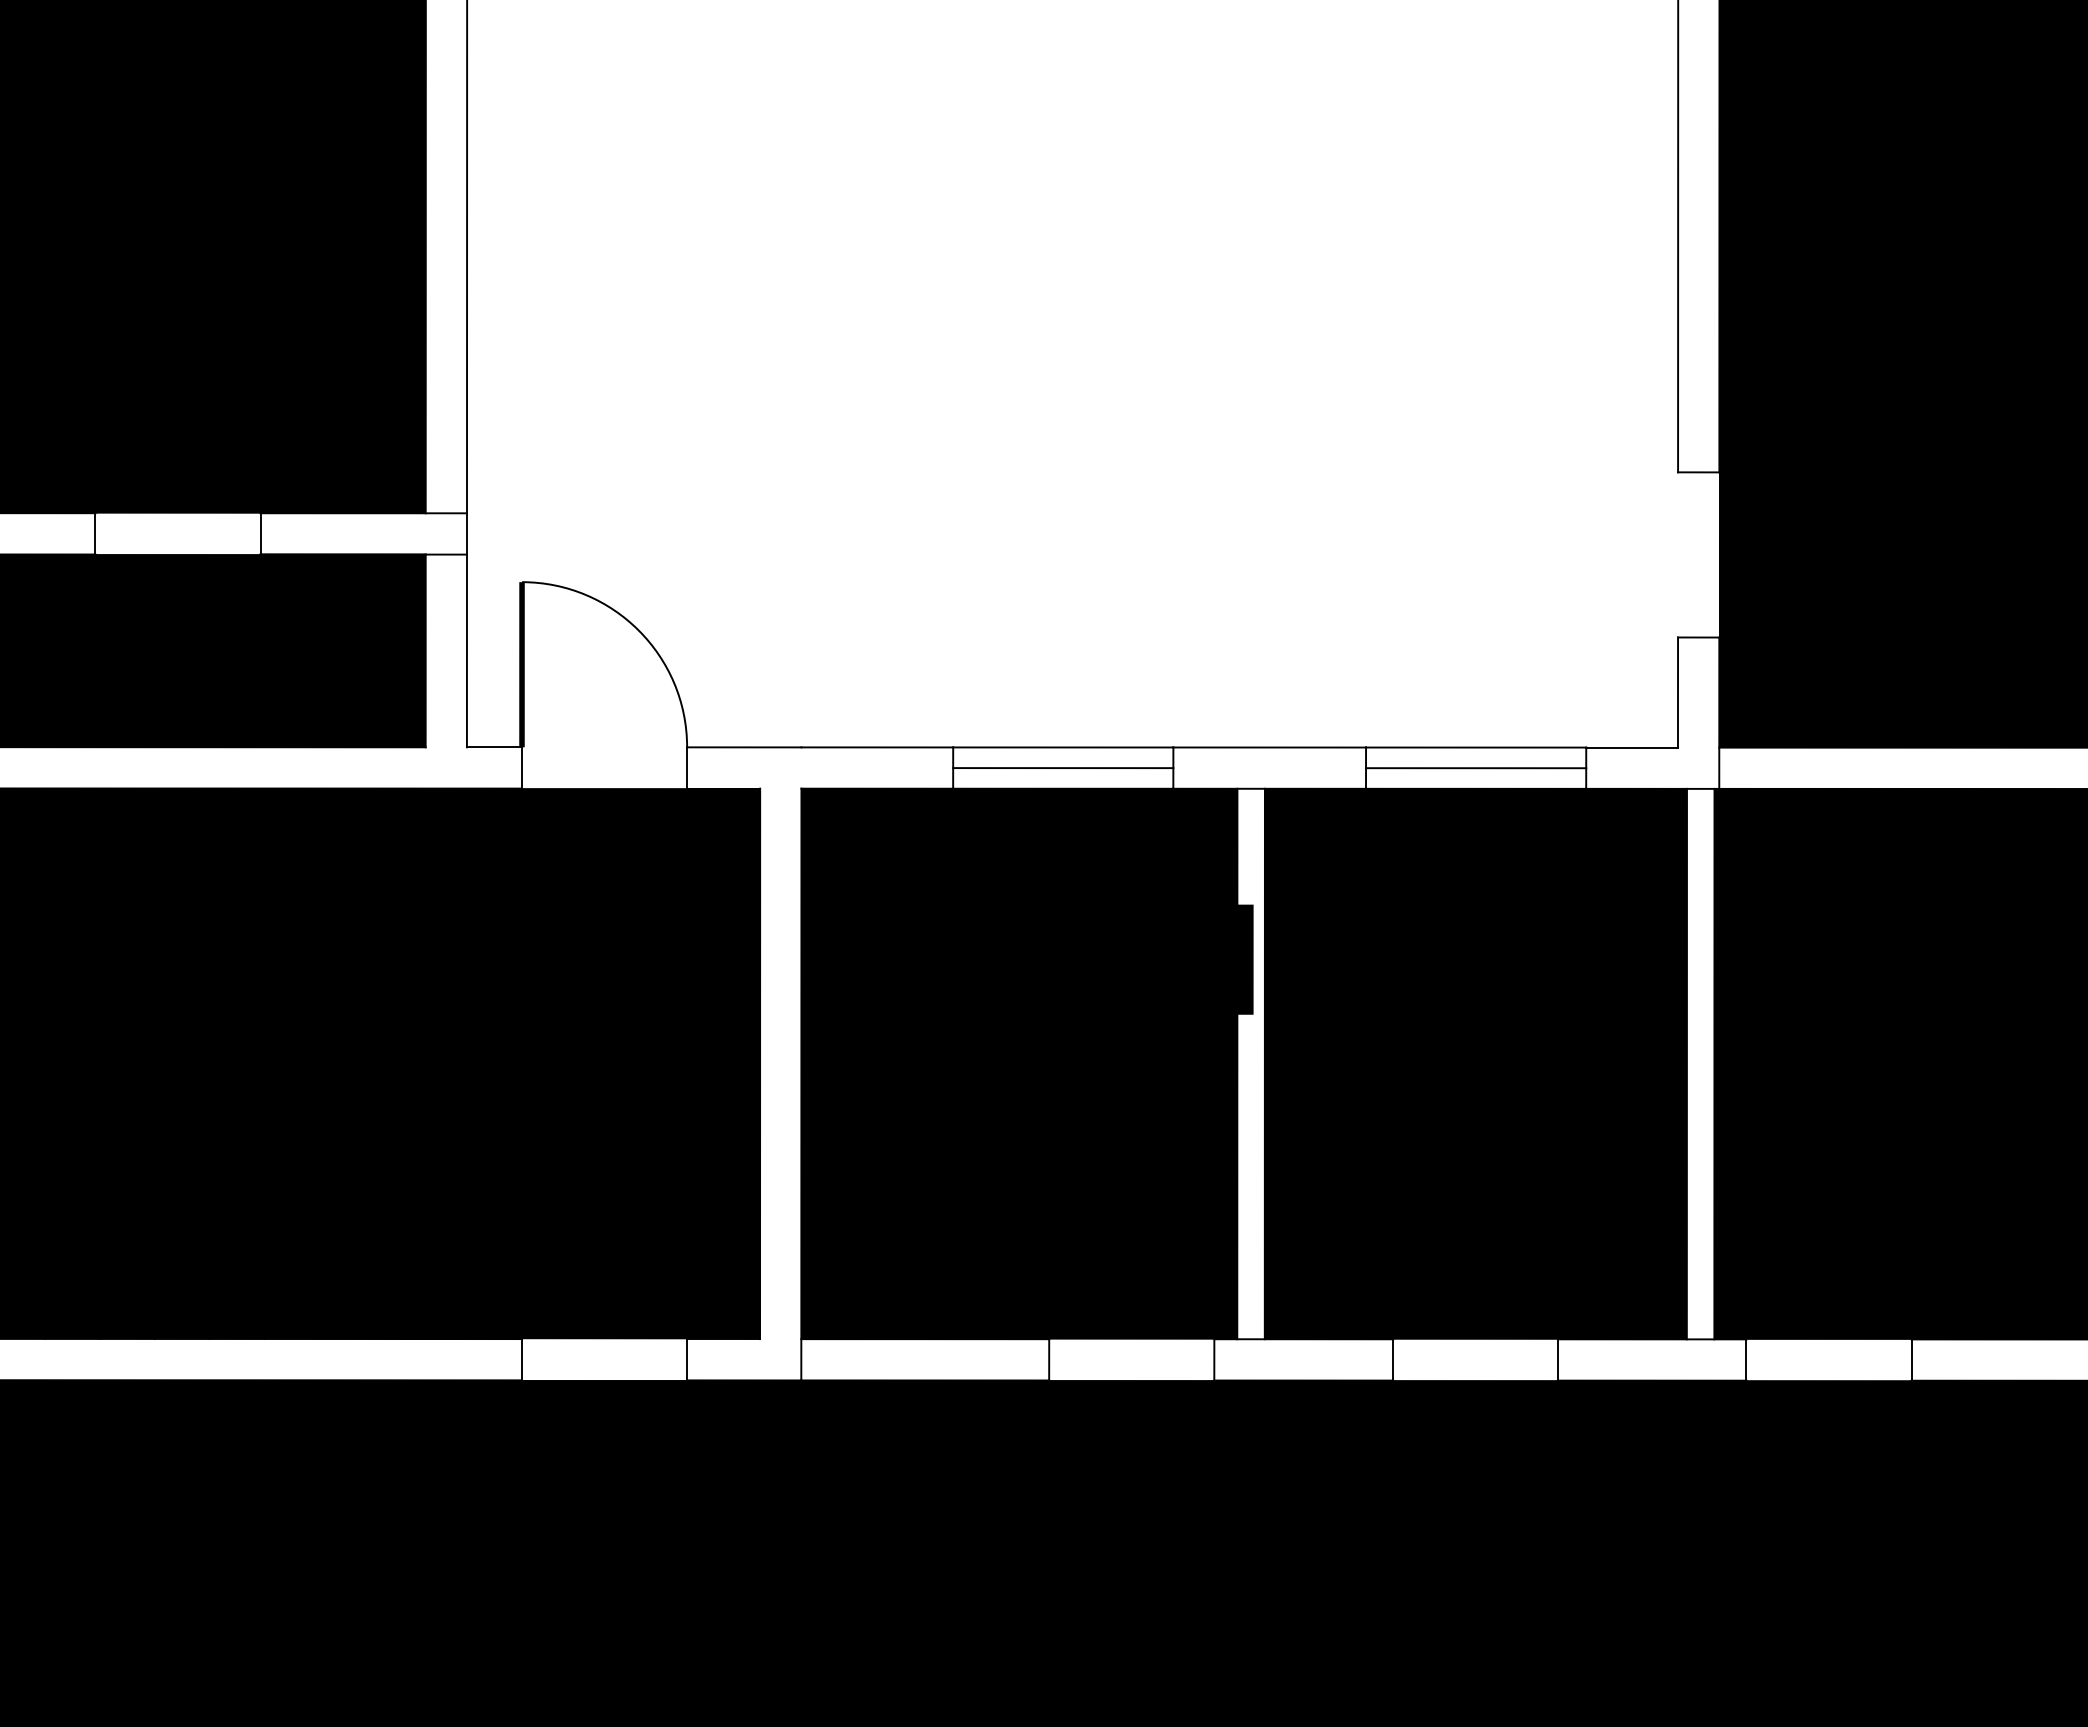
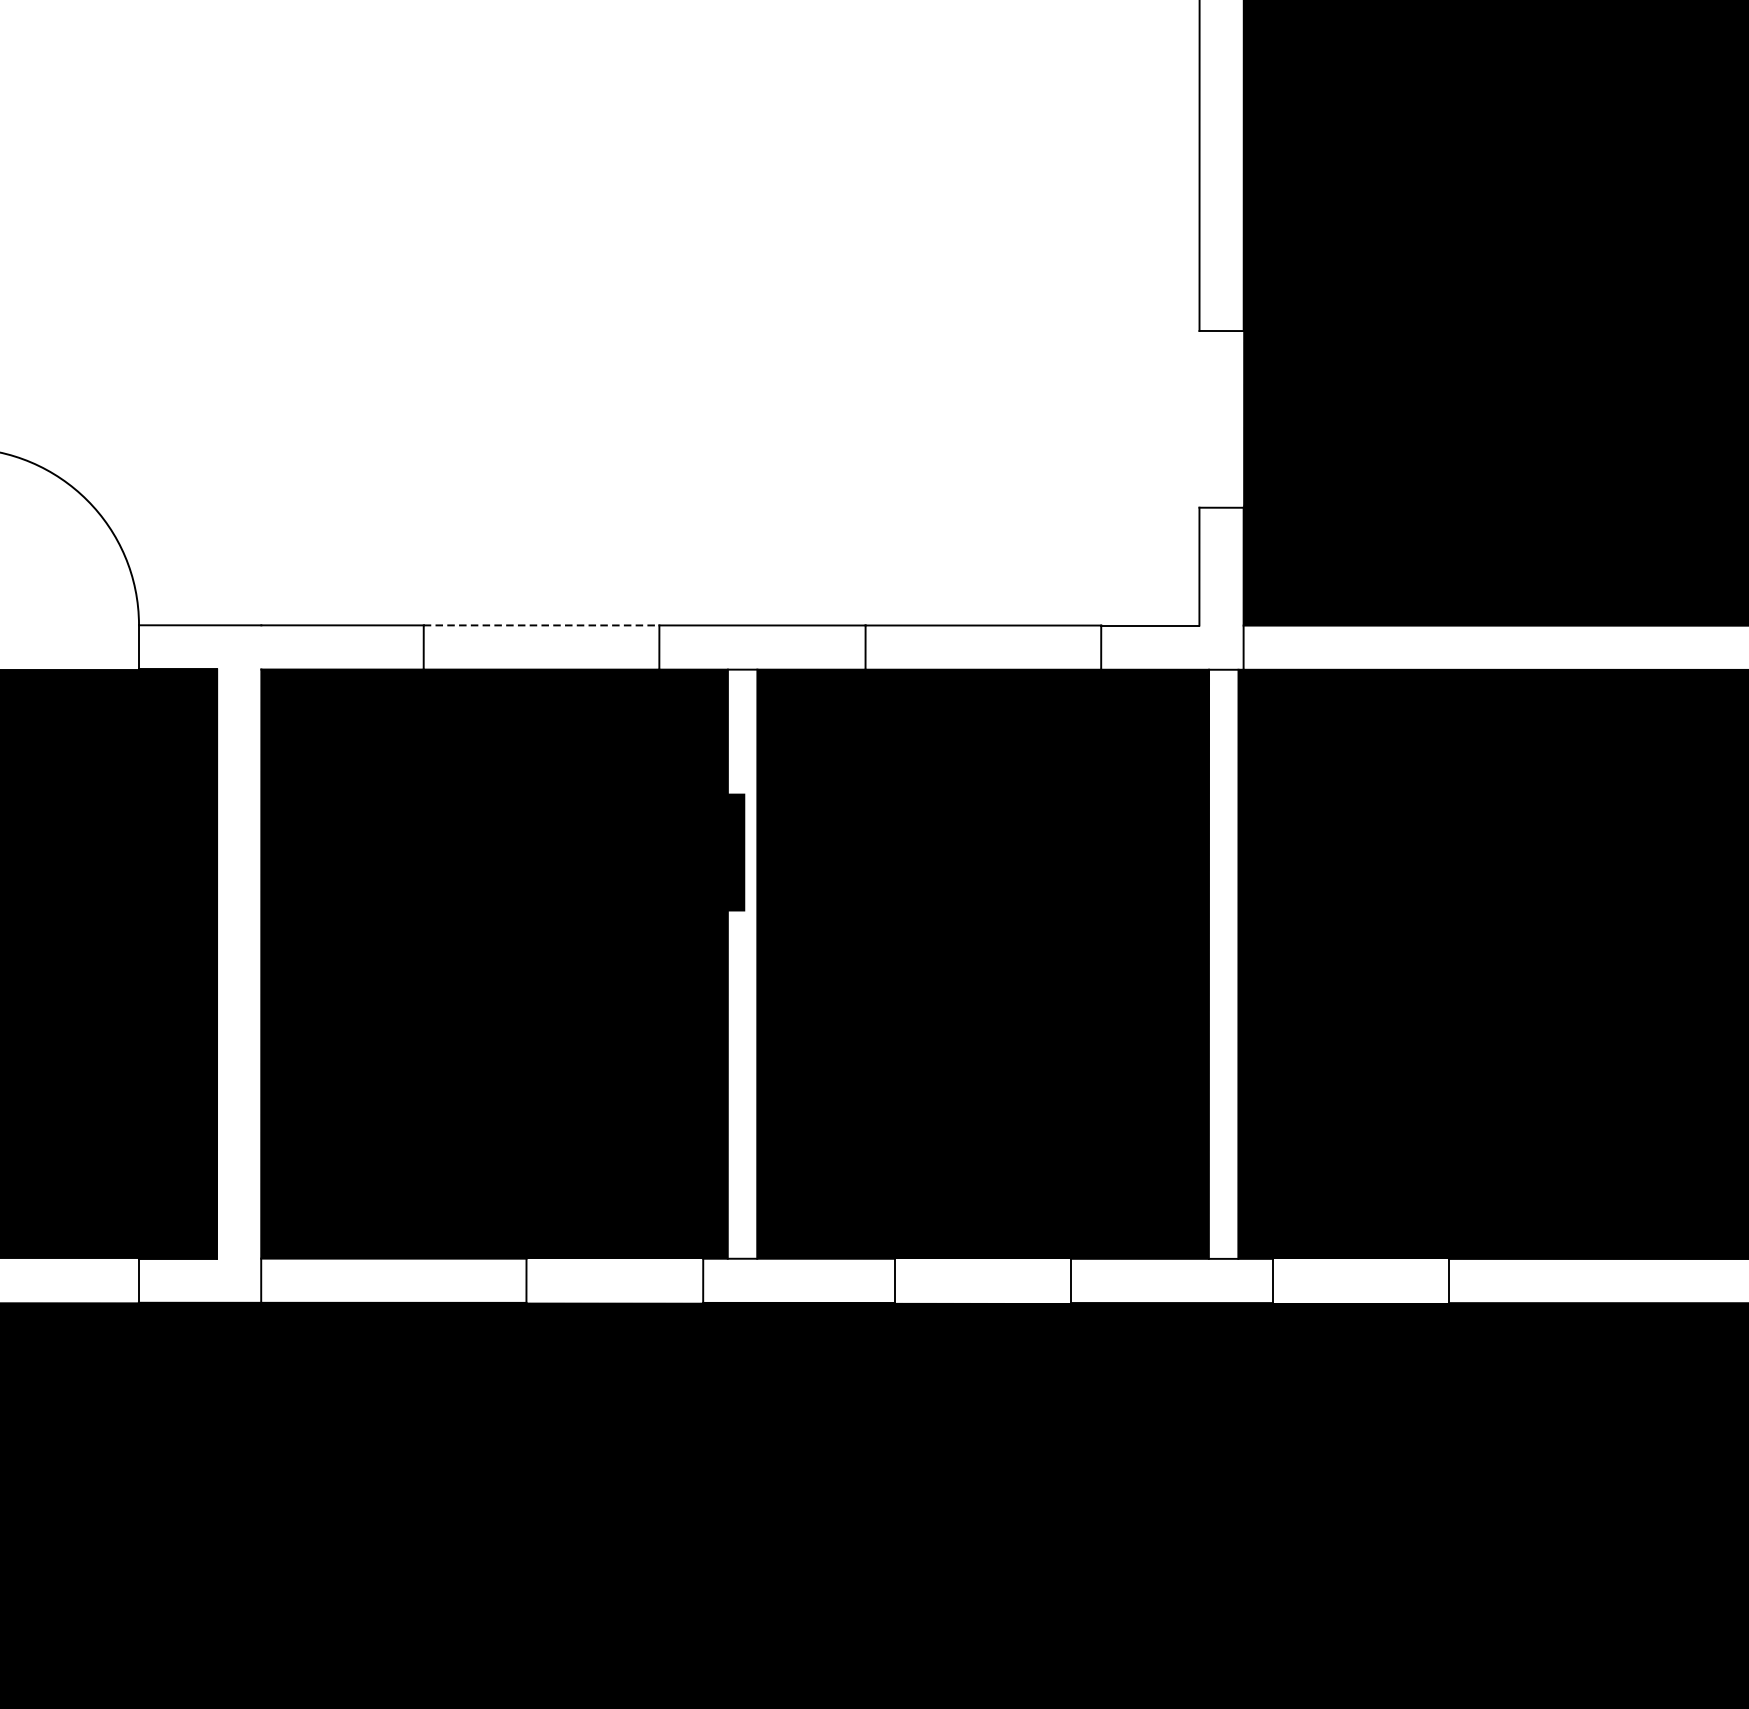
line: (1063, 747) -> (541, 625), solid -> dashed
line: (1063, 768) -> (541, 647), removed
line: (1476, 768) -> (983, 647), removed

